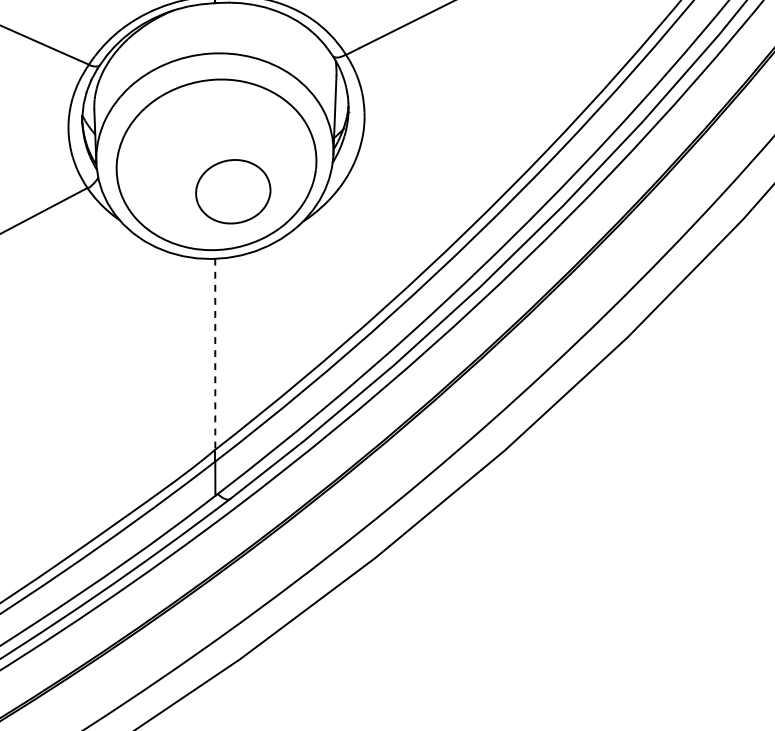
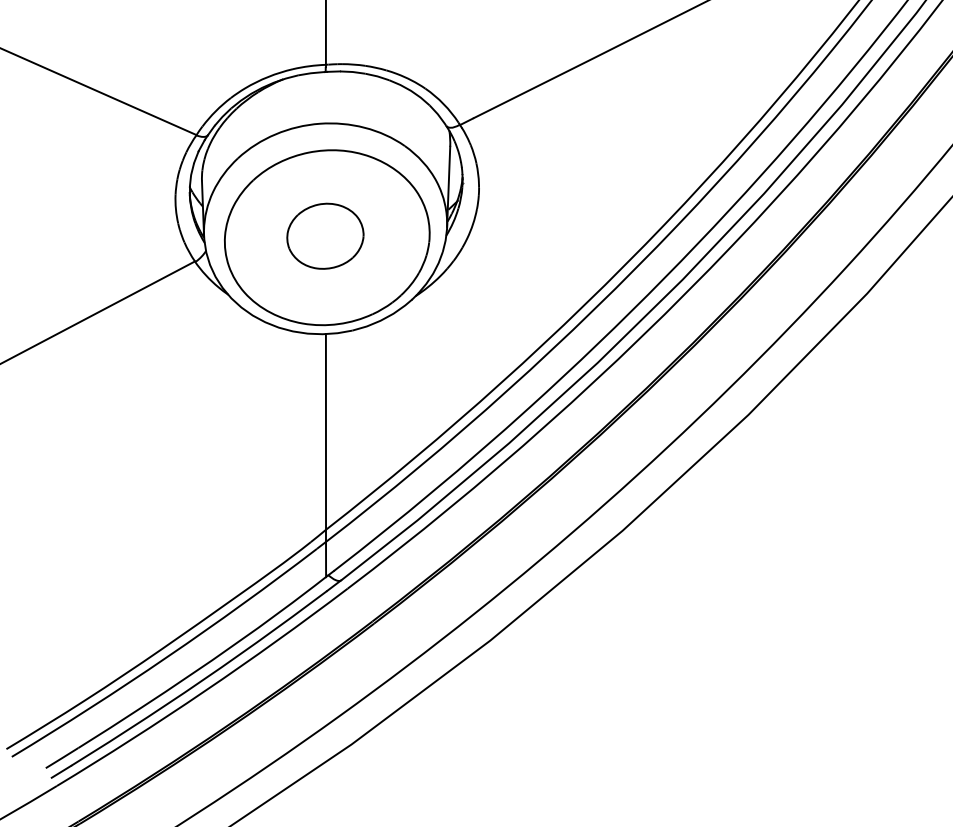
part: (233, 190) -> (325, 235), moved
line: (214, 353) -> (325, 431), dashed -> solid

